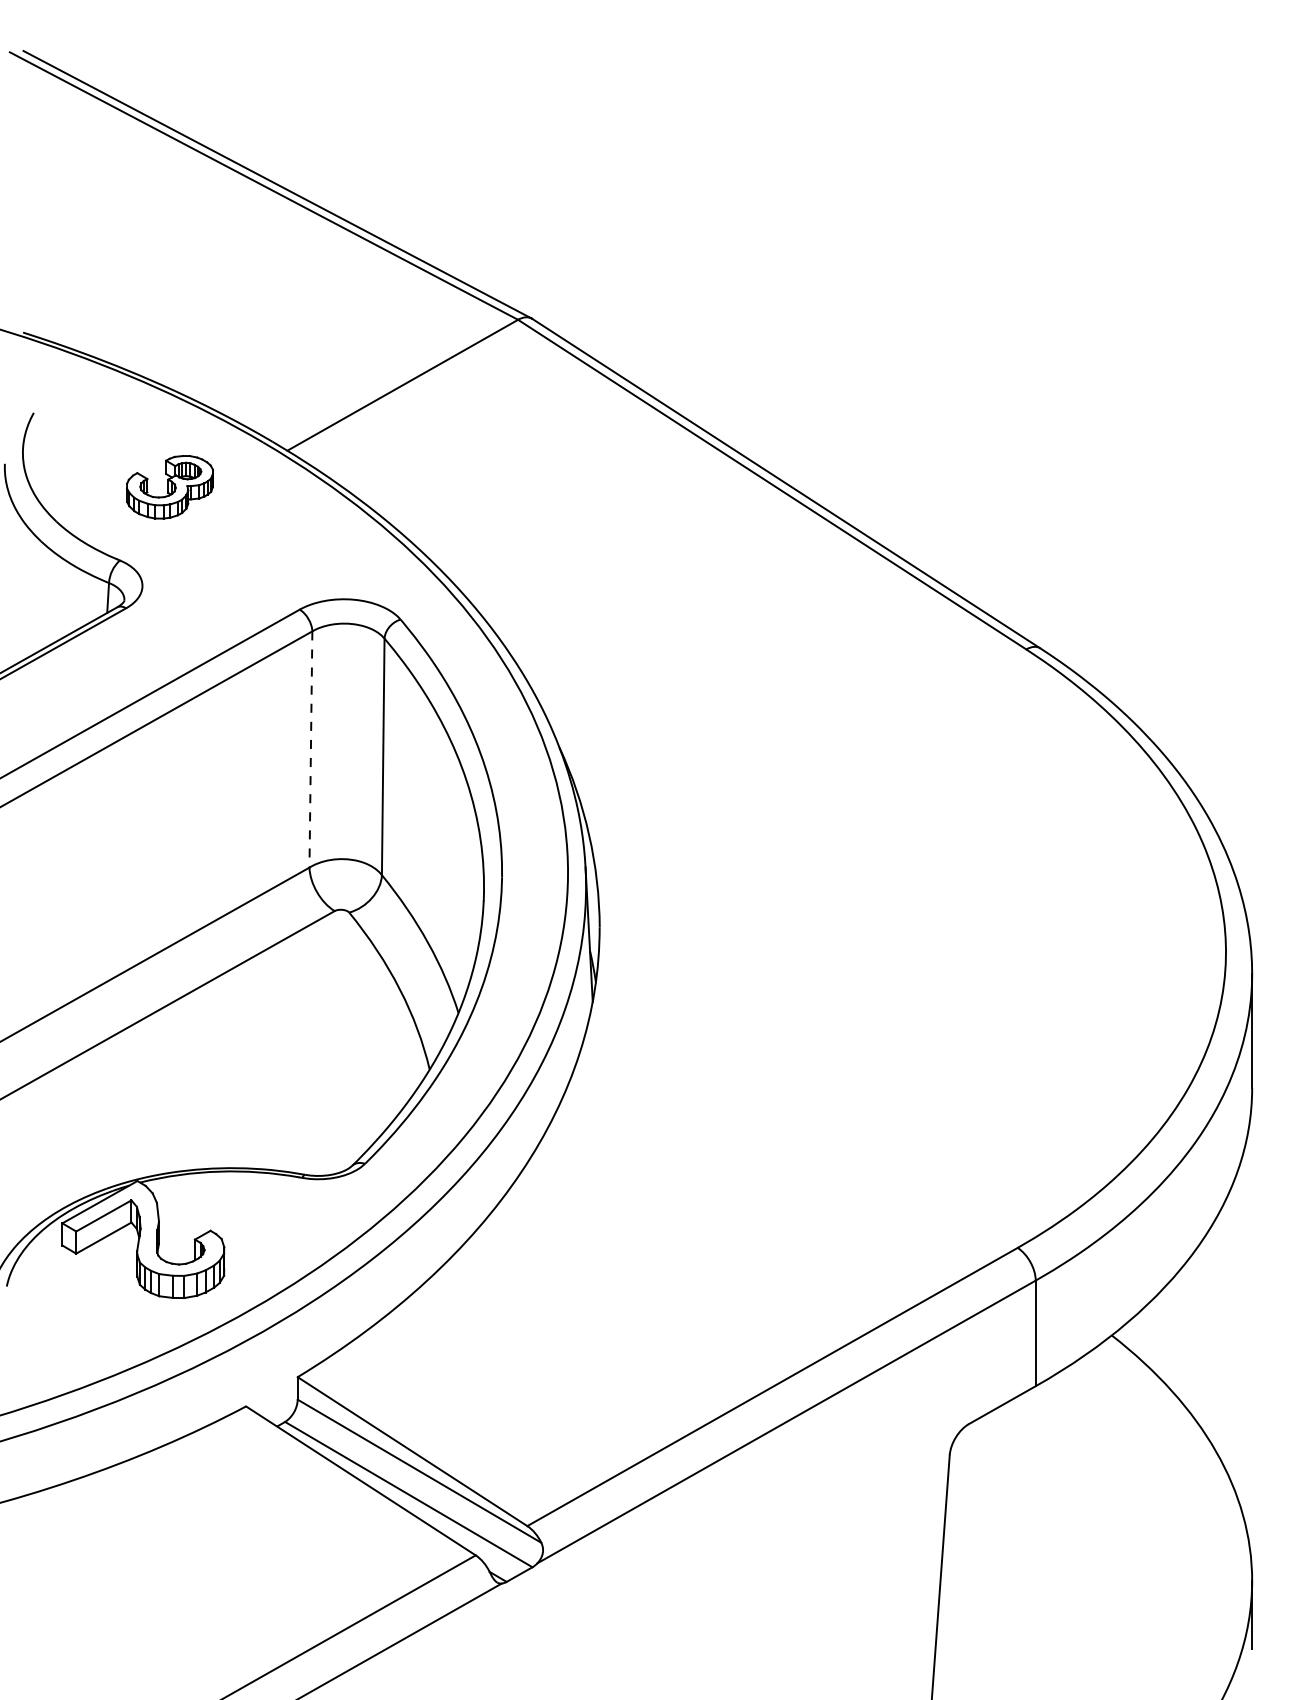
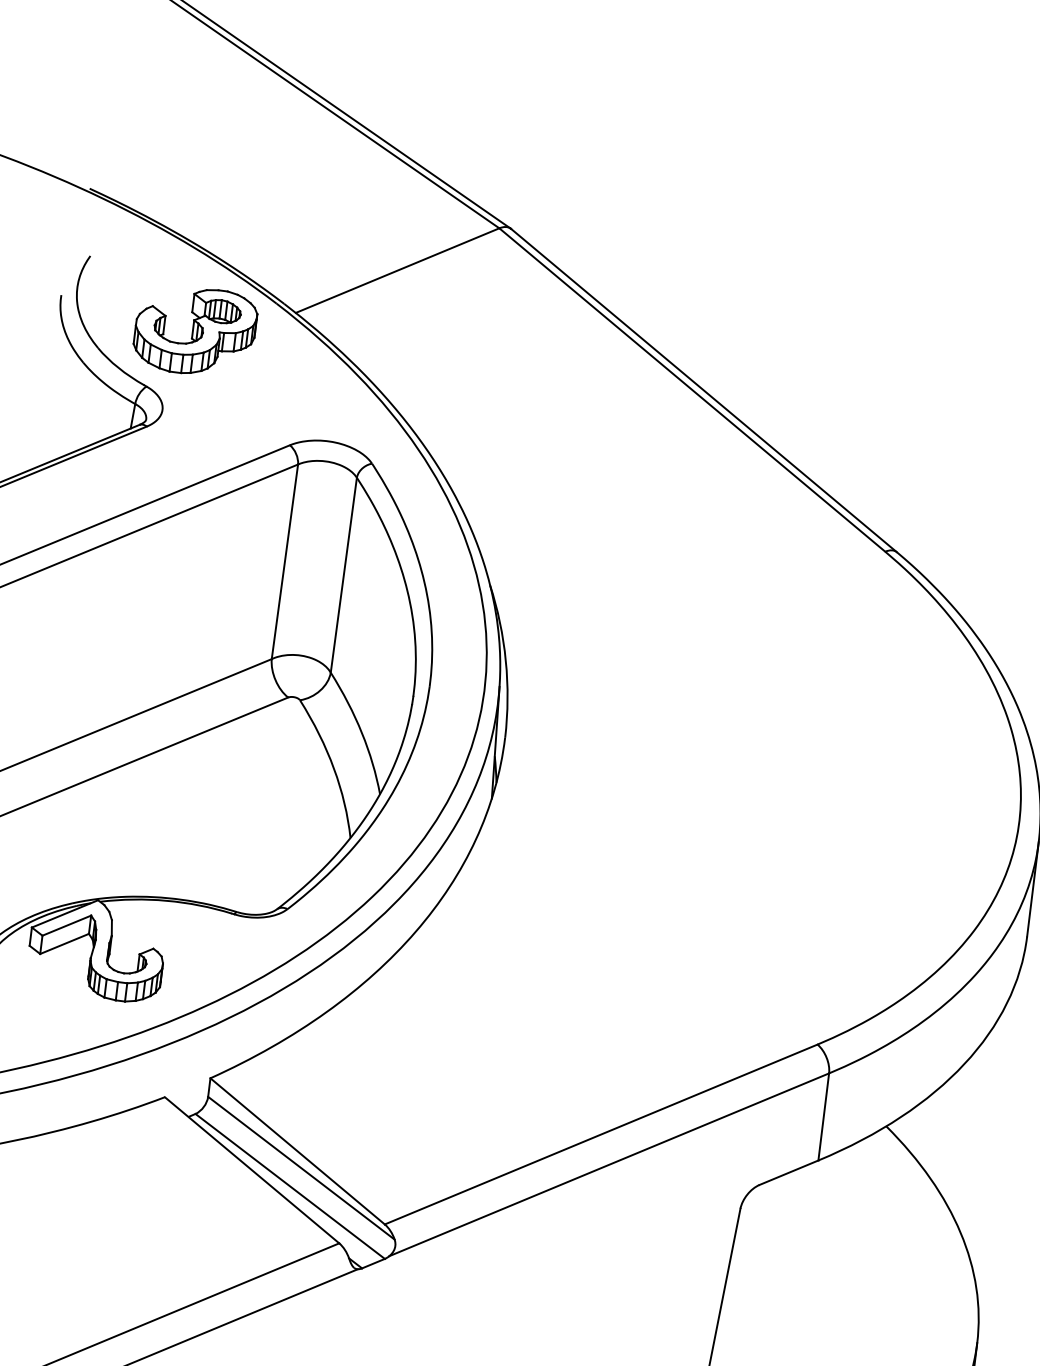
part: (169, 487) -> (194, 331), size x1.67
line: (310, 750) -> (284, 562), dashed -> solid

